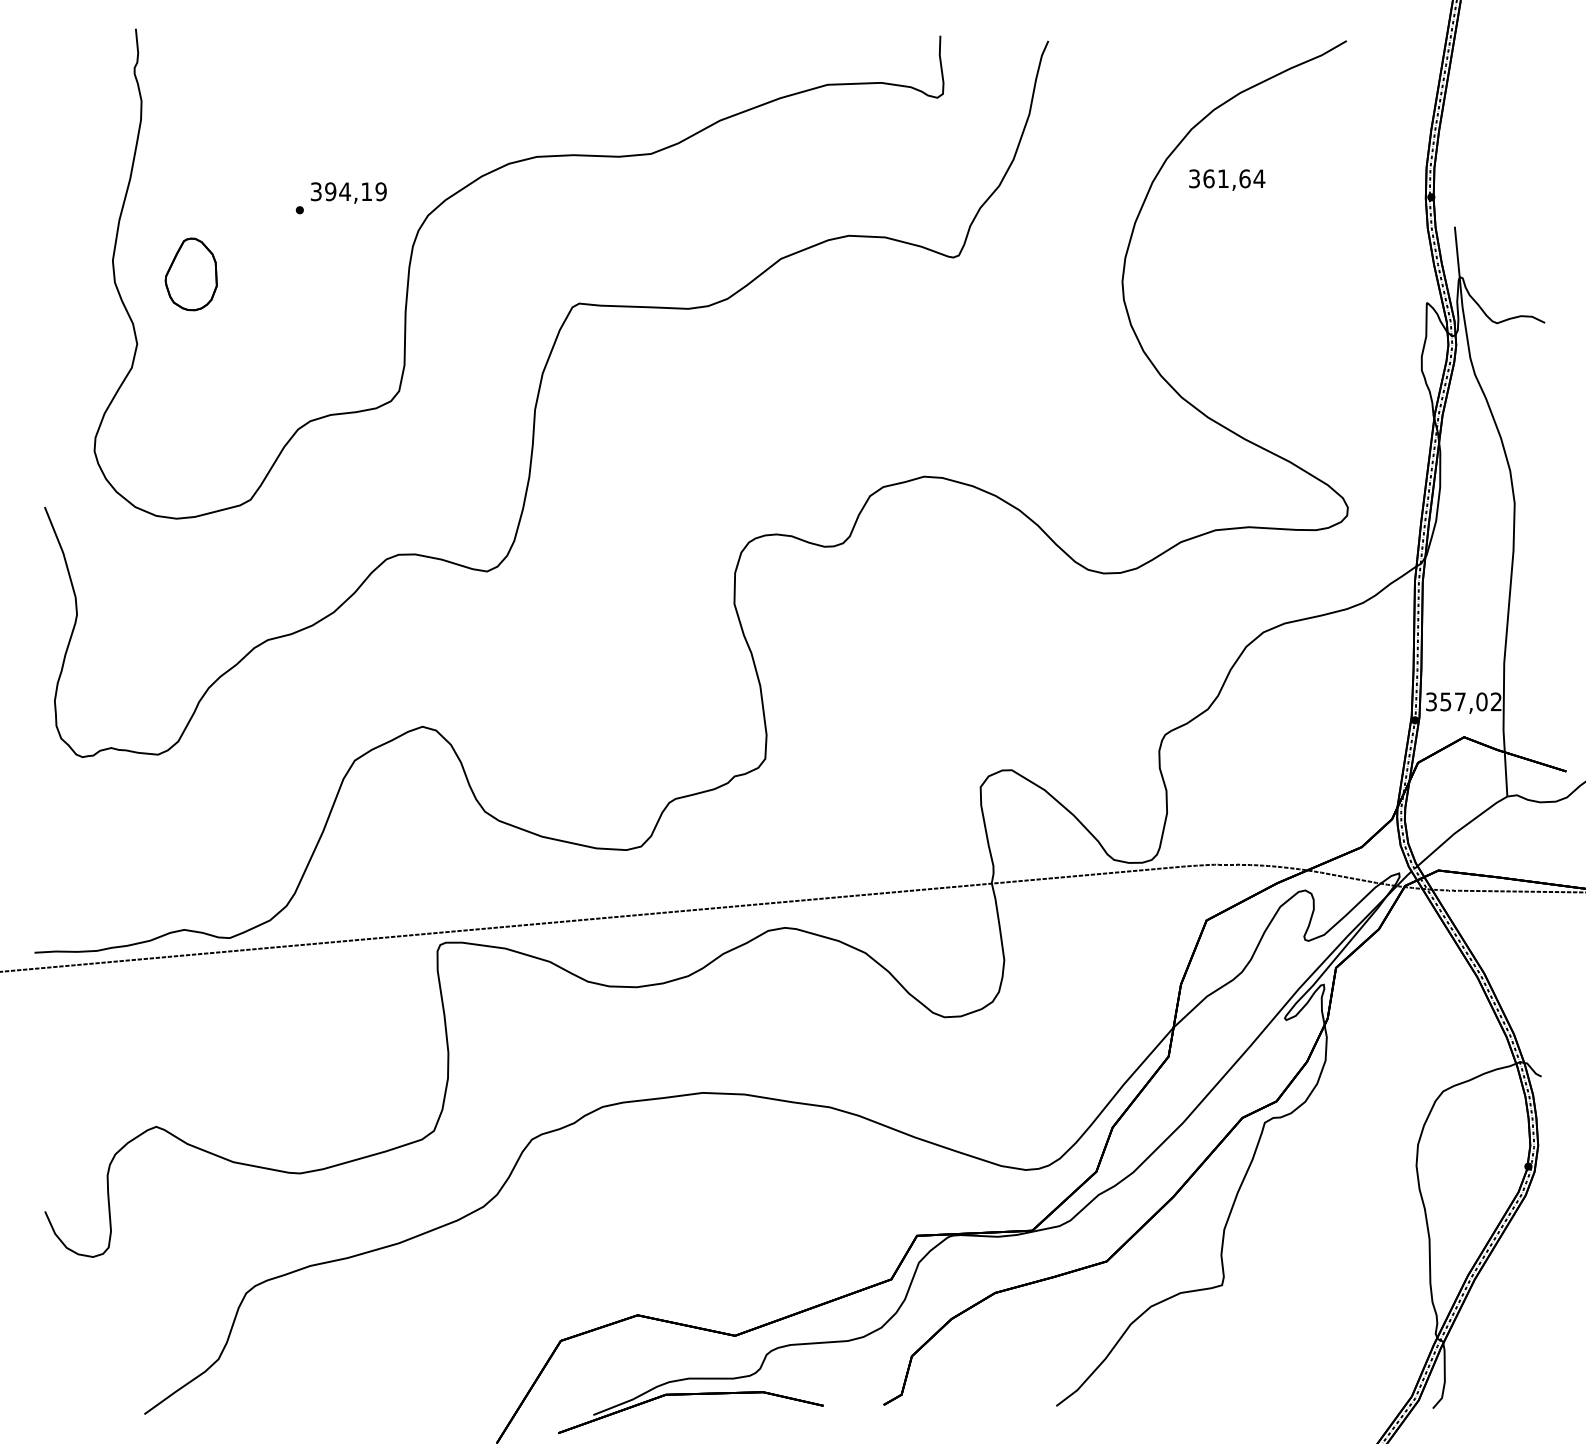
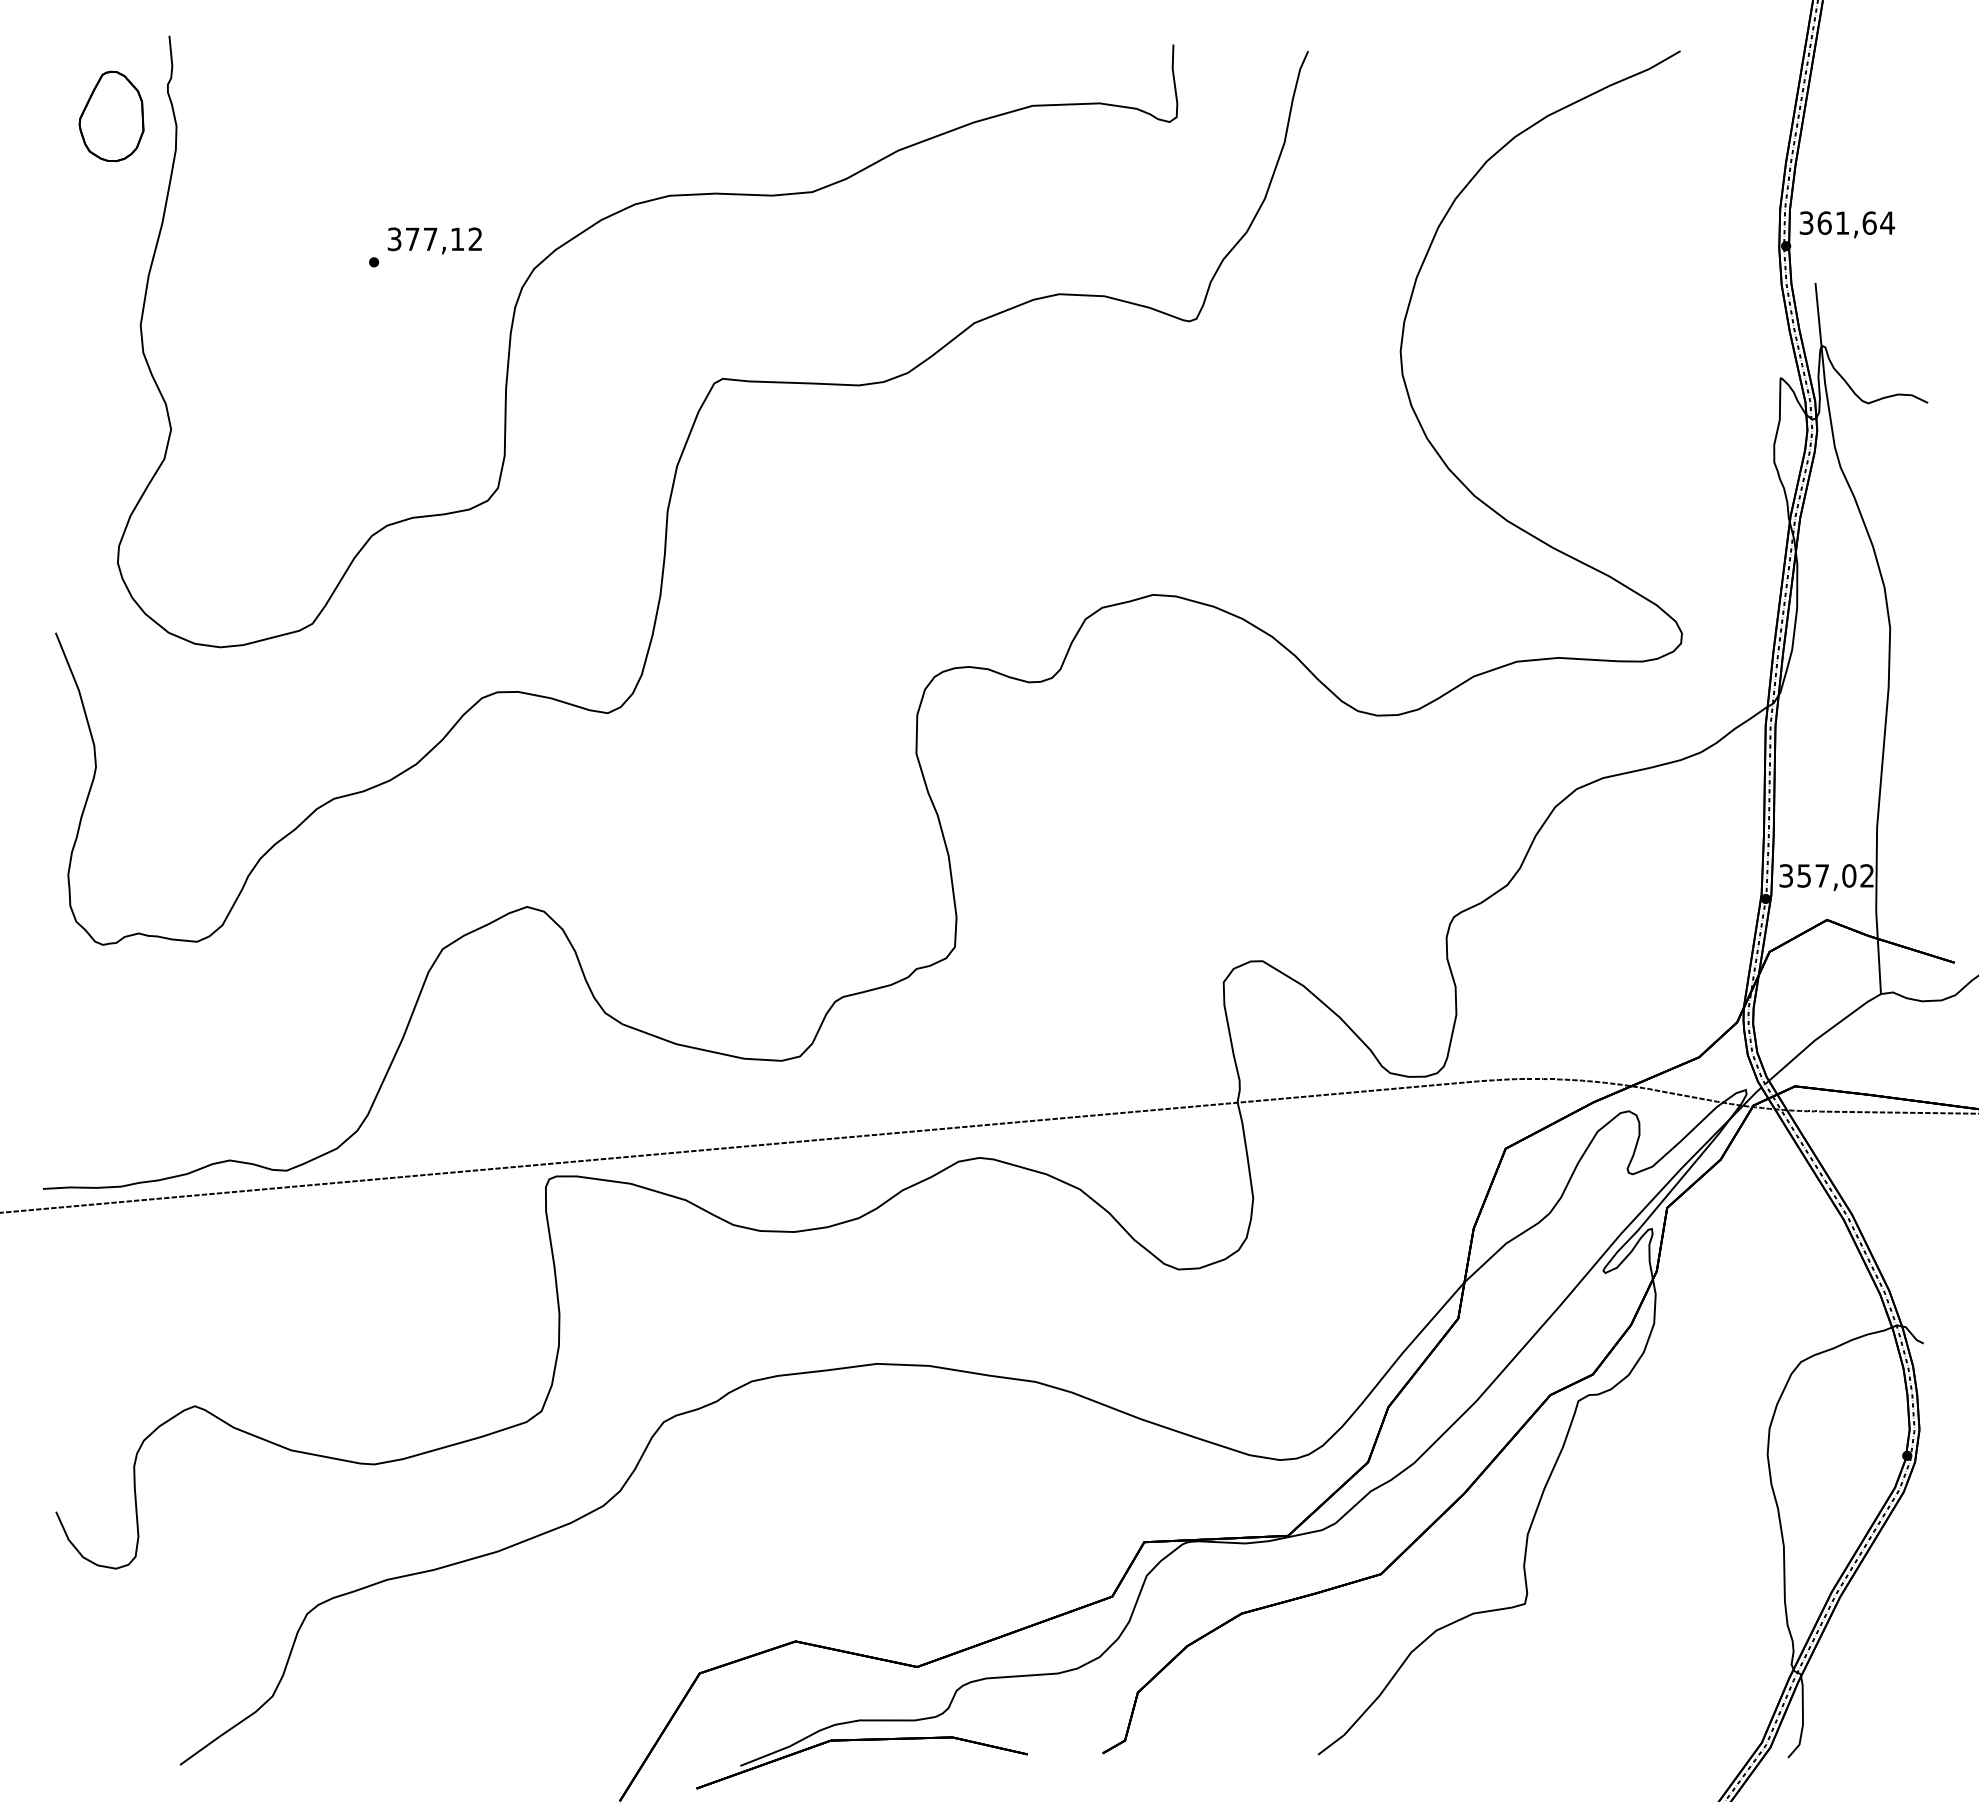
text: (1226, 179) -> (1846, 224), moved
text: (355, 191) -> (443, 239), 394,19 -> 377,12
part: (191, 273) -> (111, 115), moved

